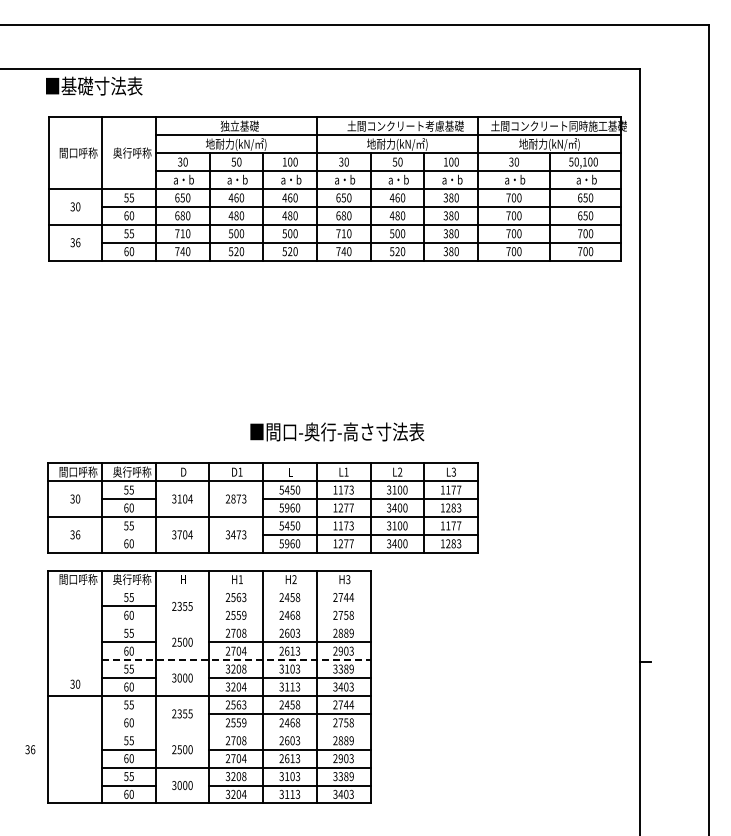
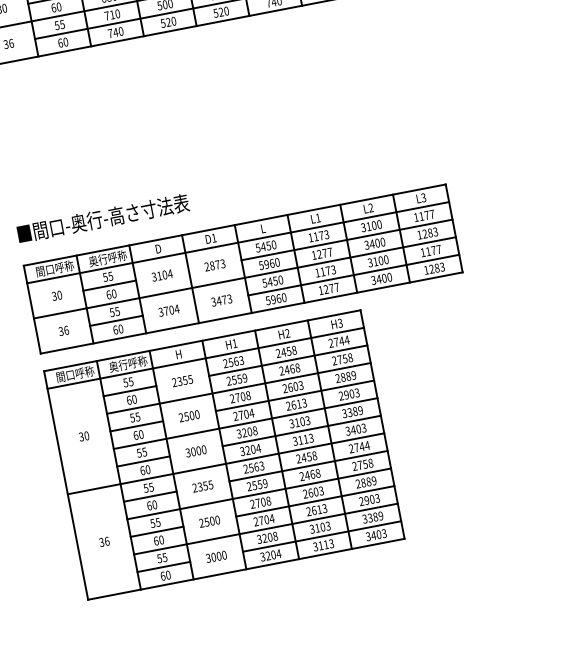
text: (337, 431) -> (103, 218), moved
line: (128, 534) -> (116, 320), added
line: (209, 588) -> (205, 358), added
line: (289, 606) -> (287, 360), added
line: (236, 624) -> (239, 388), added
line: (236, 660) -> (245, 423), dashed -> solid
text: (75, 683) -> (84, 435), moved
line: (128, 713) -> (149, 496), added
line: (236, 731) -> (259, 493), added
text: (30, 749) -> (104, 541), moved

